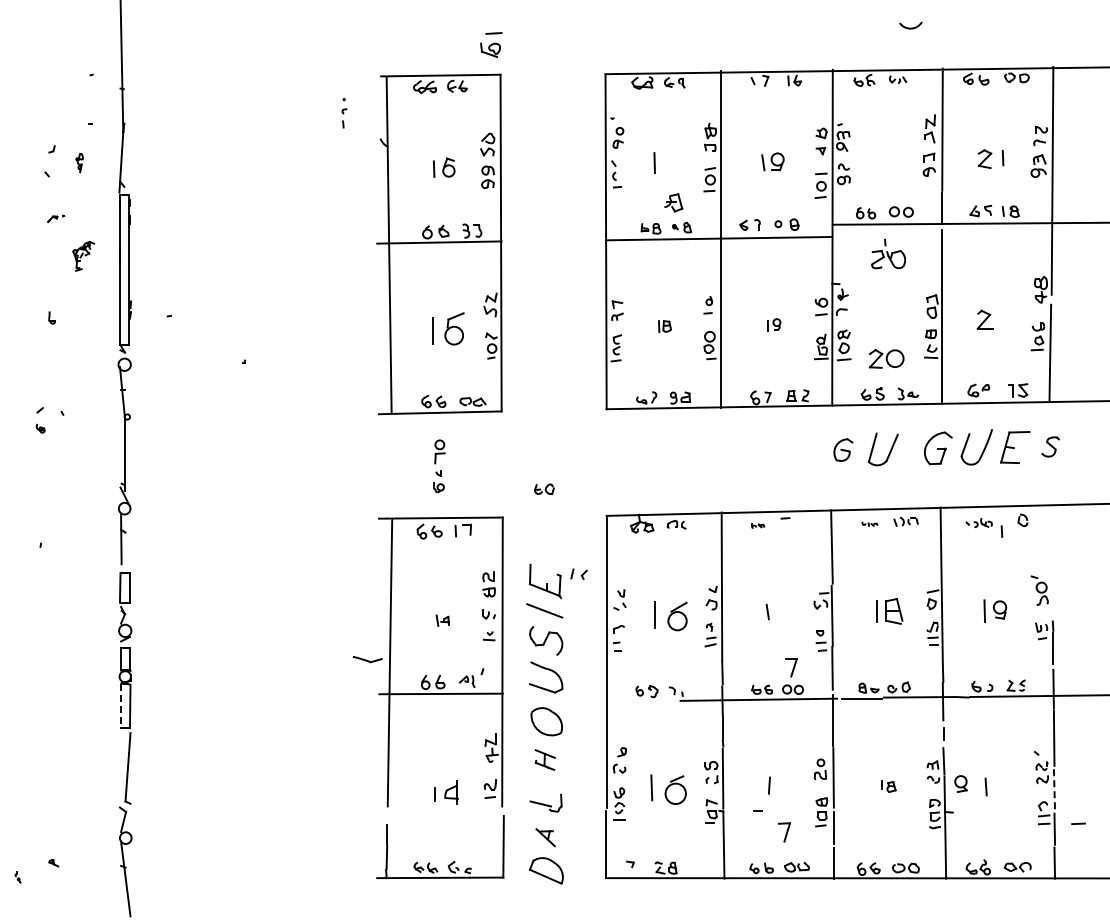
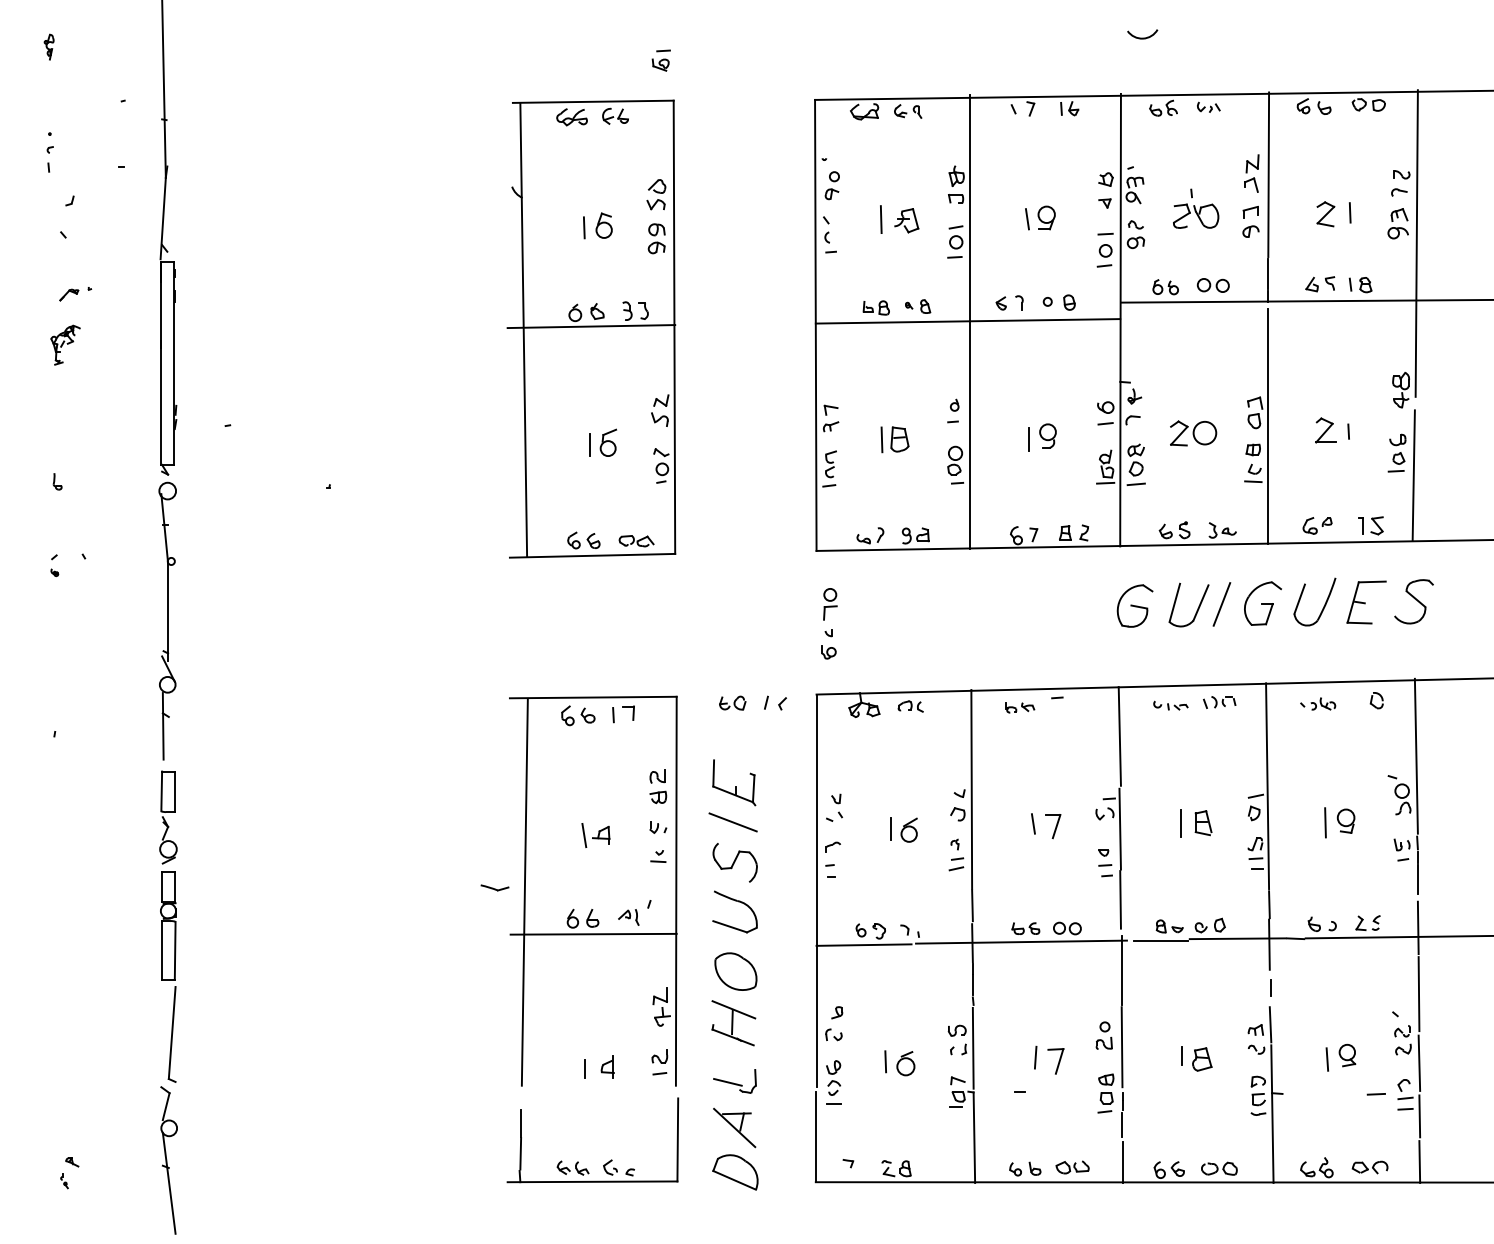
arc: (910, 27) -> (1142, 37), moved
part: (491, 44) -> (661, 59), size x0.62
part: (344, 113) -> (50, 152), moved
part: (79, 162) -> (48, 46), moved
part: (673, 202) -> (906, 220), moved
part: (55, 218) -> (74, 294), size x1.43
part: (888, 253) -> (1195, 208), moved
part: (83, 255) -> (65, 344), moved
part: (51, 317) -> (57, 481), moved
part: (774, 324) -> (1042, 436), size x1.67
part: (664, 326) -> (894, 439), size x1.67
part: (447, 328) -> (602, 442), size x0.62
part: (886, 358) -> (1193, 432), moved
part: (40, 419) -> (54, 564), size x0.62
part: (1050, 446) -> (1414, 601), size x1.67
line: (907, 448) -> (1221, 603), added
part: (843, 449) -> (1135, 605), size x1.43
part: (439, 466) -> (829, 624), moved
part: (544, 488) -> (732, 702), moved
part: (869, 523) -> (1170, 704), size x1.67
part: (757, 525) -> (1019, 707), size x1.67
line: (1001, 531) -> (1348, 431), moved
line: (1052, 561) -> (1416, 755), added
part: (578, 573) -> (774, 702), moved
part: (893, 611) -> (1202, 823), size x0.71
part: (671, 616) -> (903, 829), size x0.62
part: (442, 620) -> (595, 835), size x1.67
part: (367, 659) -> (494, 887), size x0.71
part: (791, 667) -> (1053, 825), moved
line: (641, 701) -> (863, 944), added
line: (120, 705) -> (162, 949), dashed -> solid
part: (545, 759) -> (734, 1022), size x1.67
part: (960, 783) -> (1346, 1054), moved
part: (888, 786) -> (1195, 1058), size x1.67
part: (668, 789) -> (899, 1062), size x0.62
line: (1054, 789) -> (1419, 1062), dashed -> solid
part: (451, 792) -> (607, 1066), size x0.71
line: (1078, 823) -> (1376, 1093), moved
part: (784, 832) -> (1055, 1061), moved
part: (545, 837) -> (734, 1127), size x1.67
part: (17, 877) -> (63, 1181), moved

